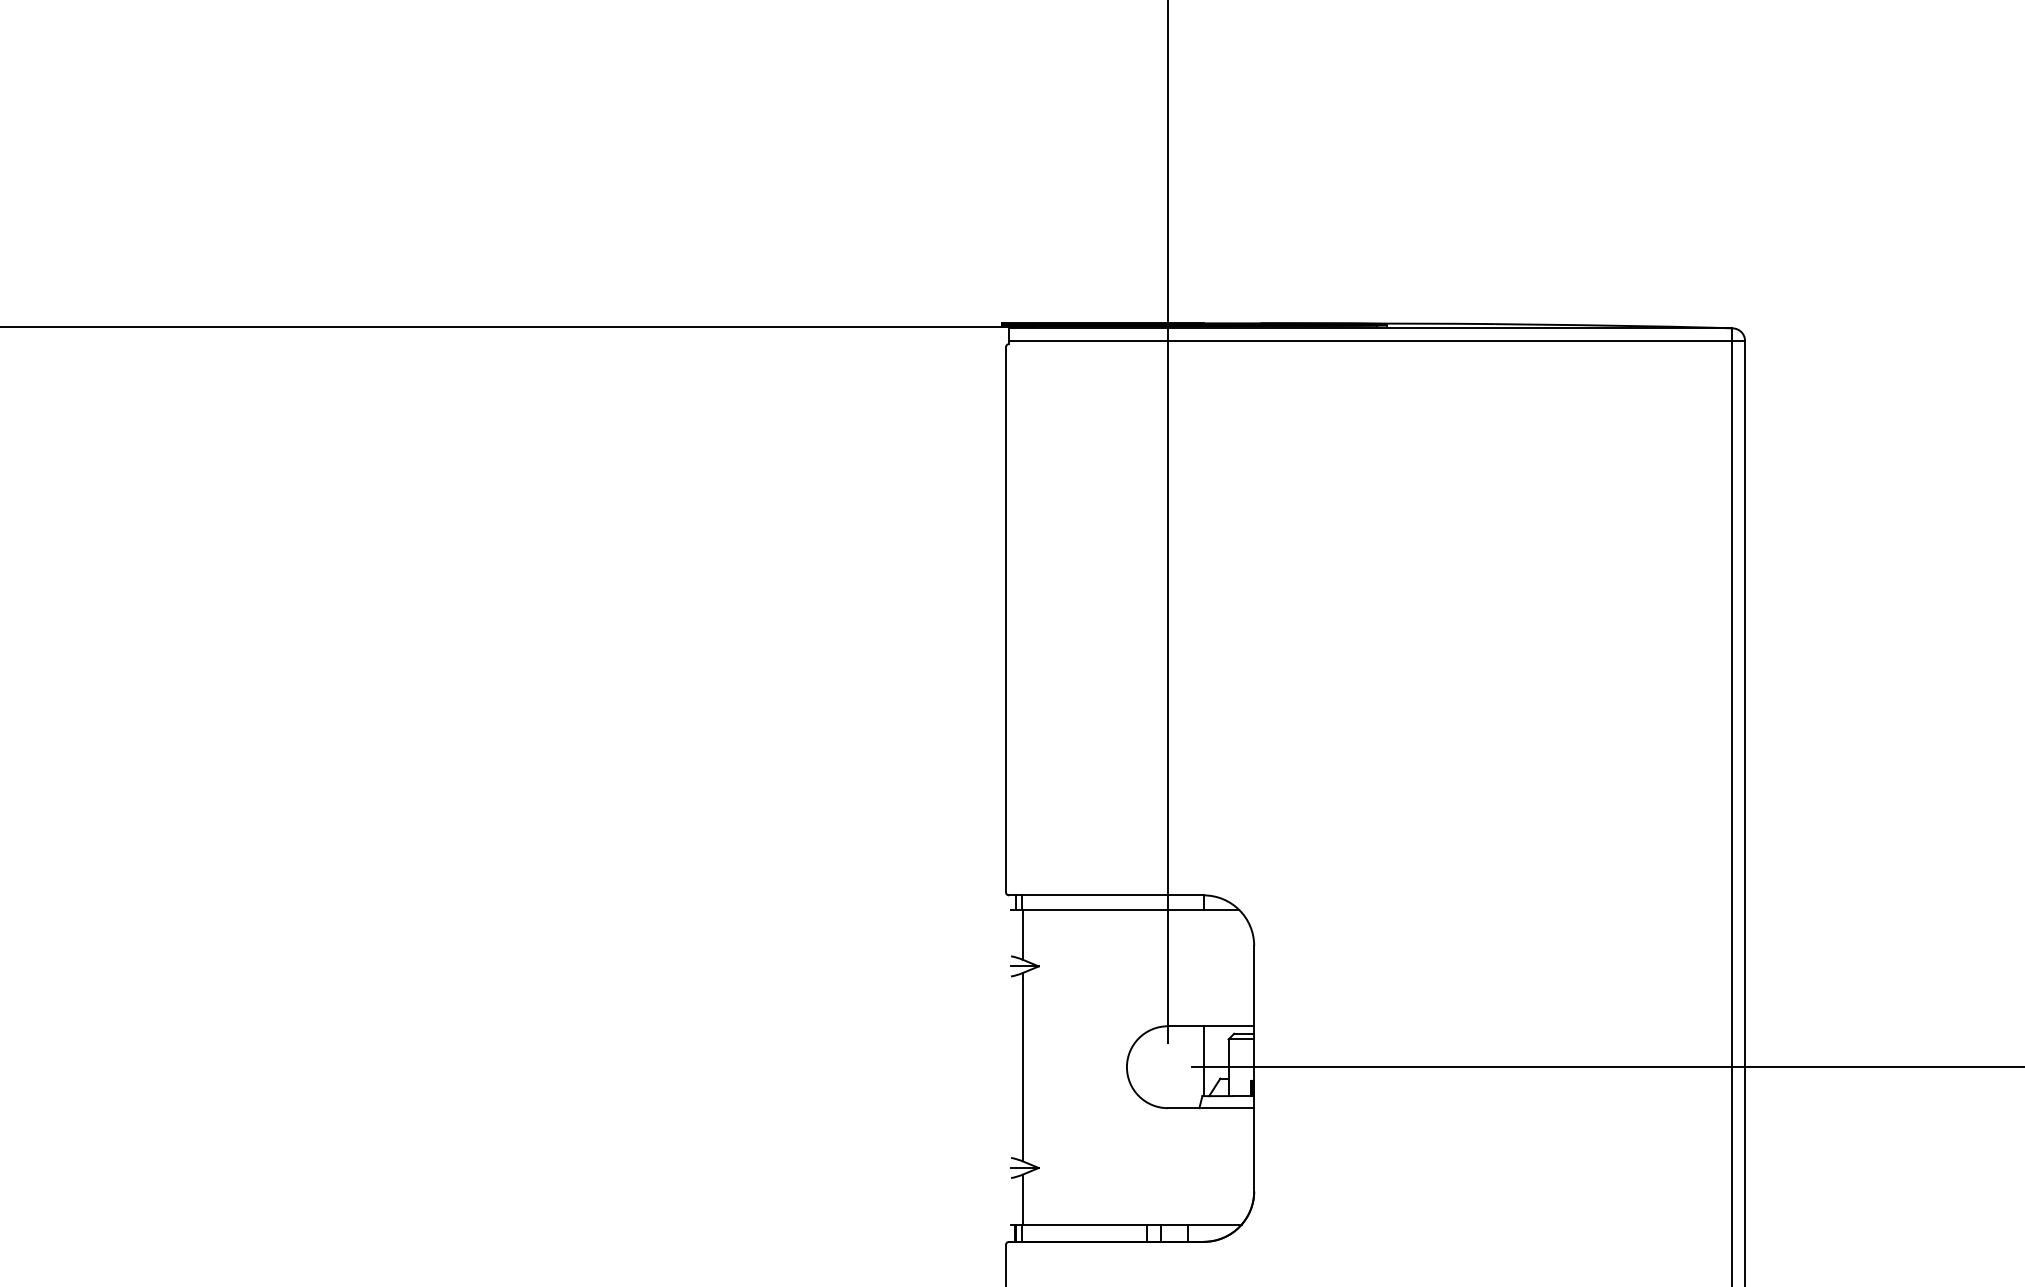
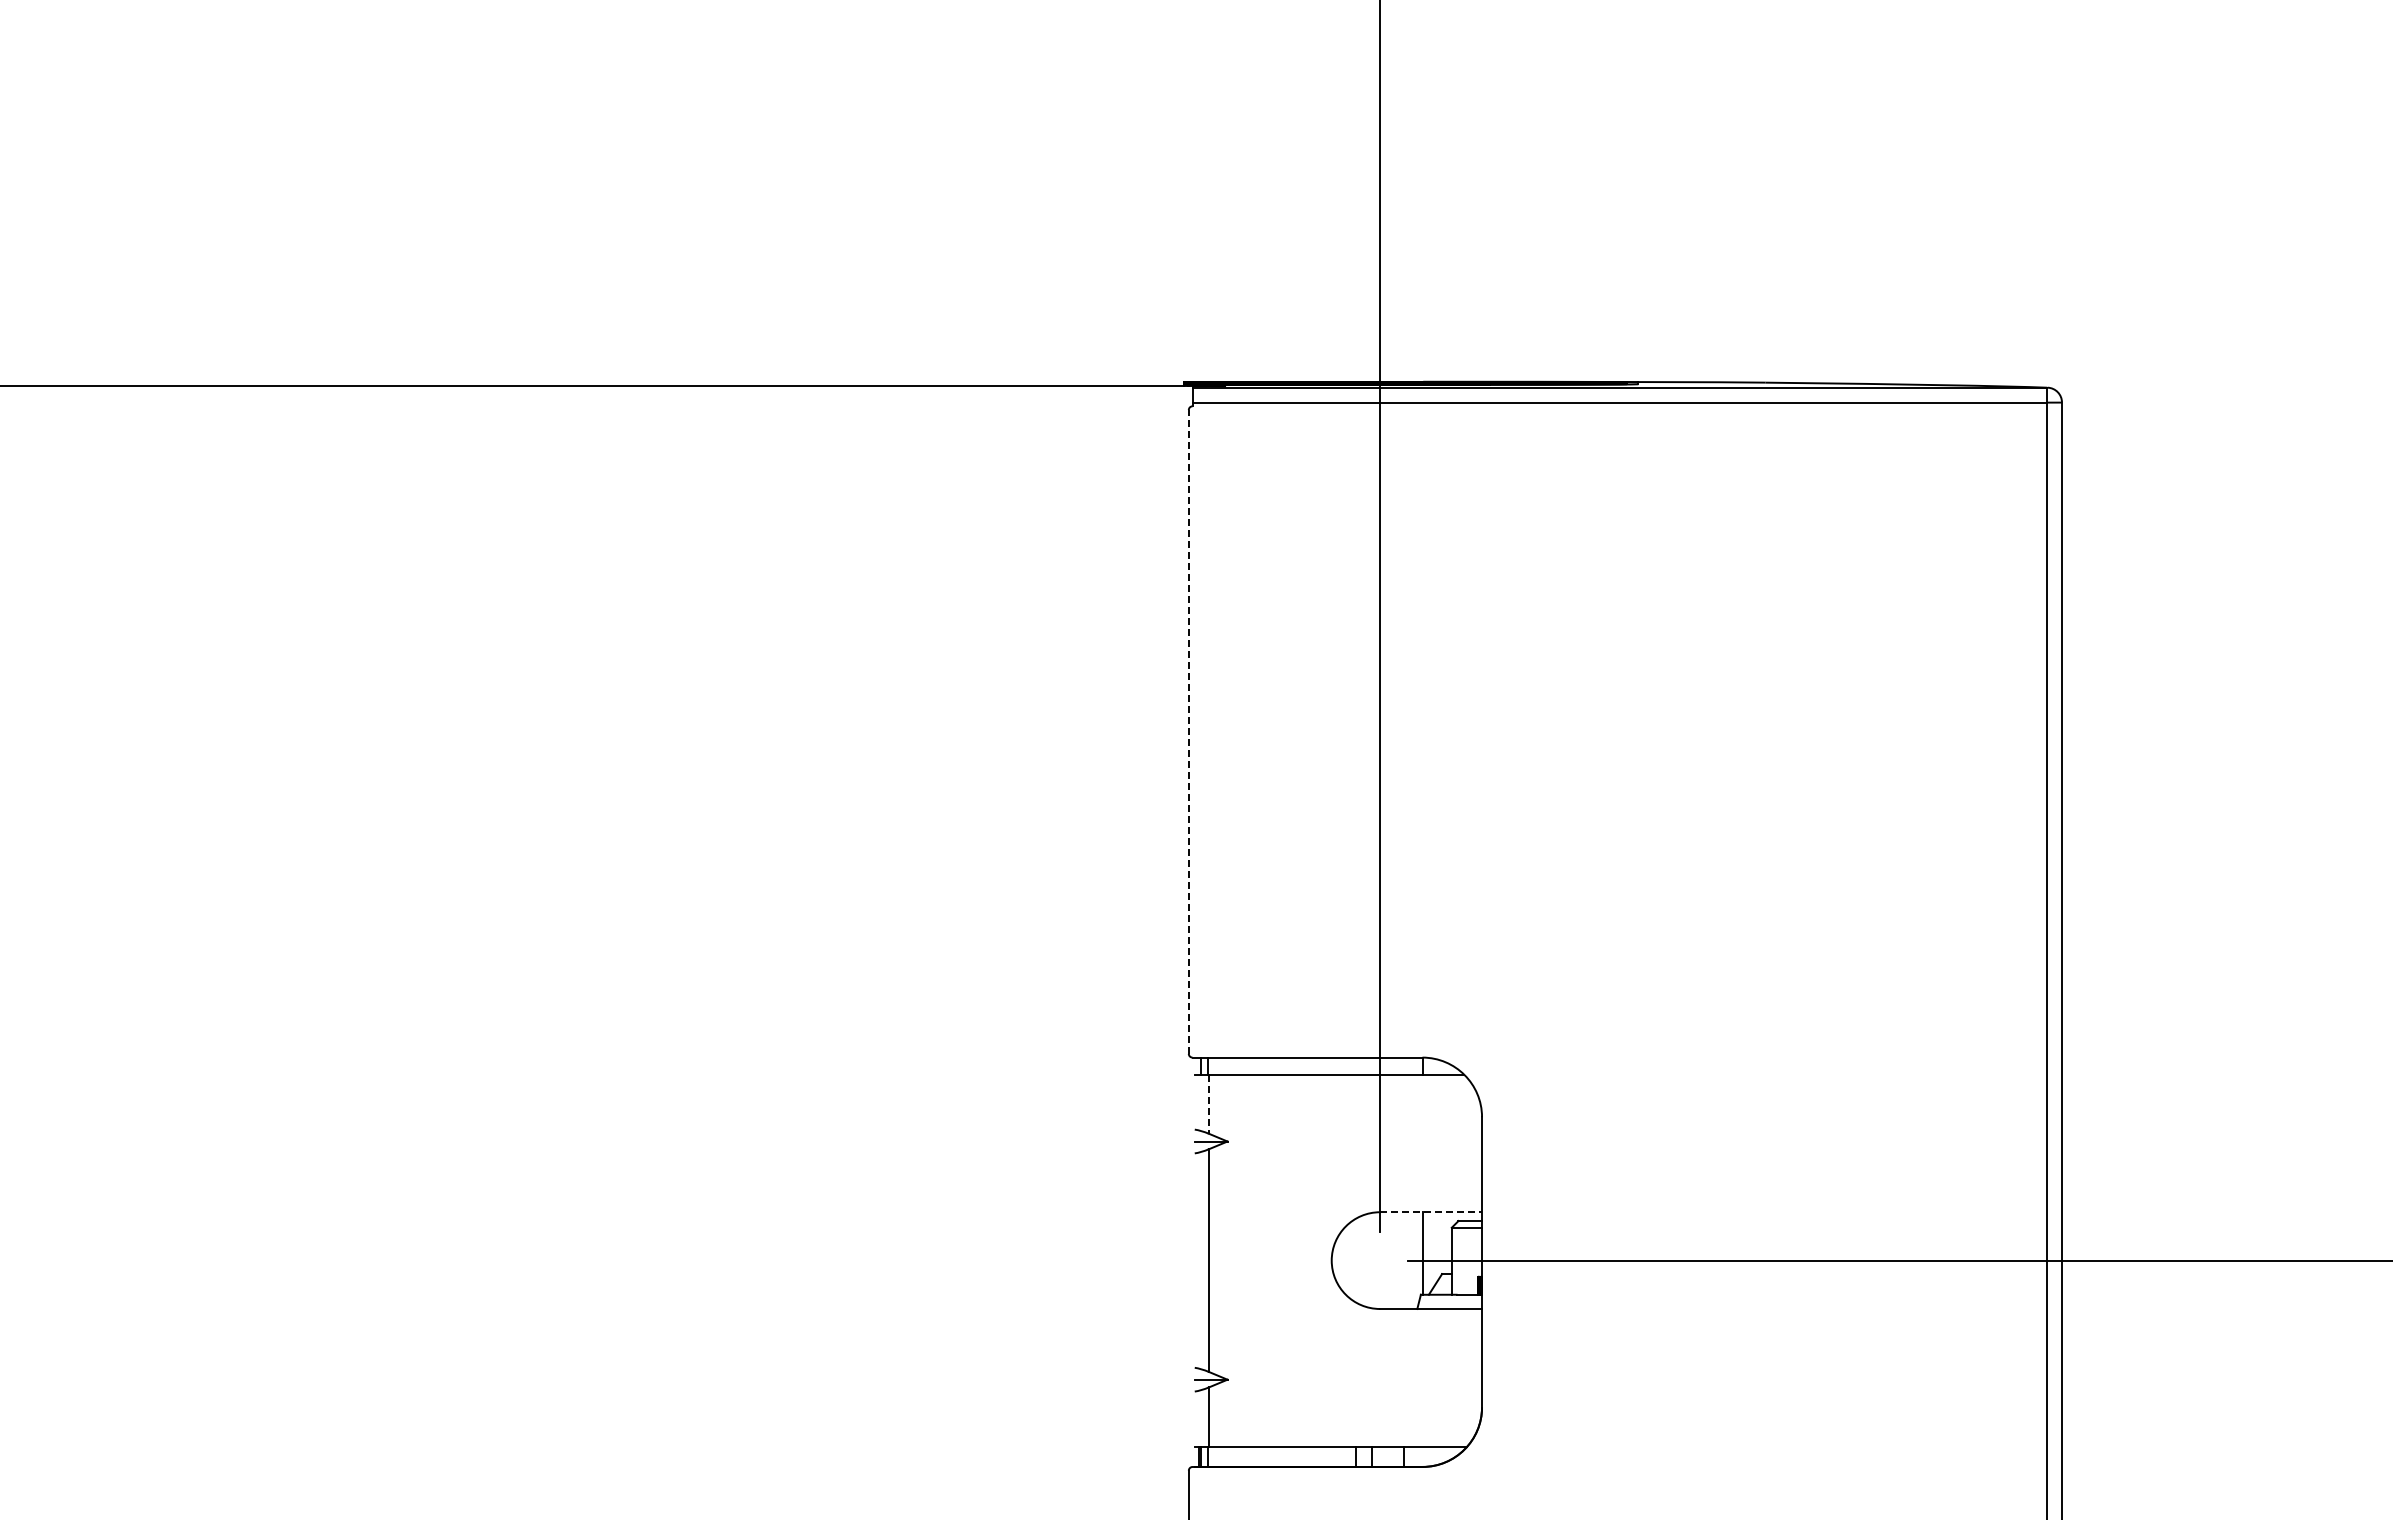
line: (1005, 619) -> (1188, 731), solid -> dashed
line: (1022, 935) -> (1208, 1104), solid -> dashed
line: (1211, 1026) -> (1431, 1212), solid -> dashed

